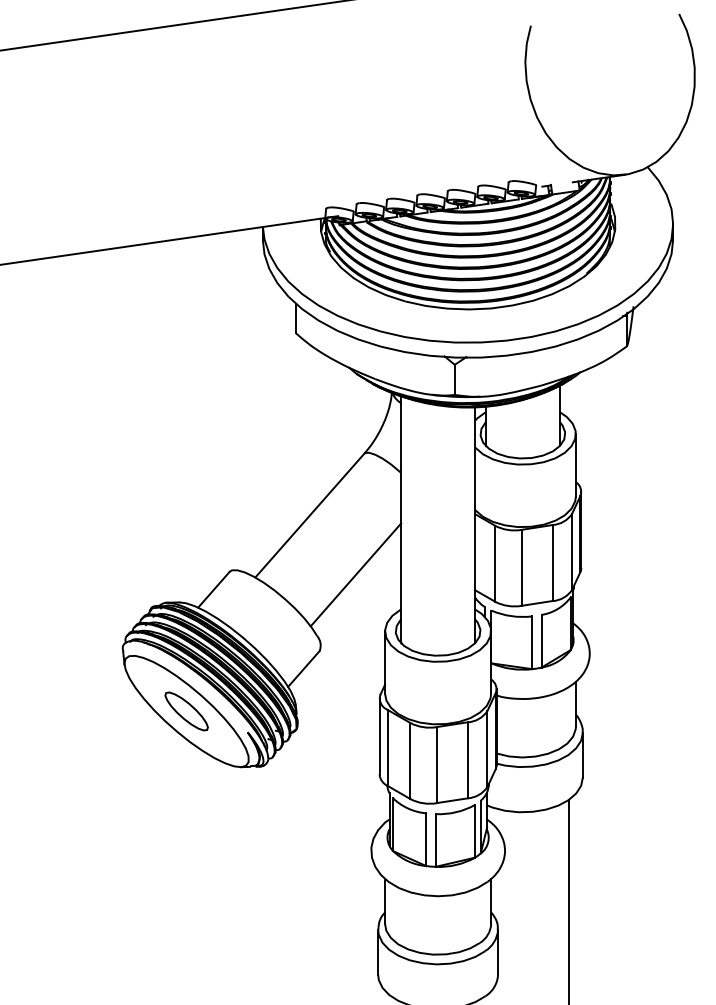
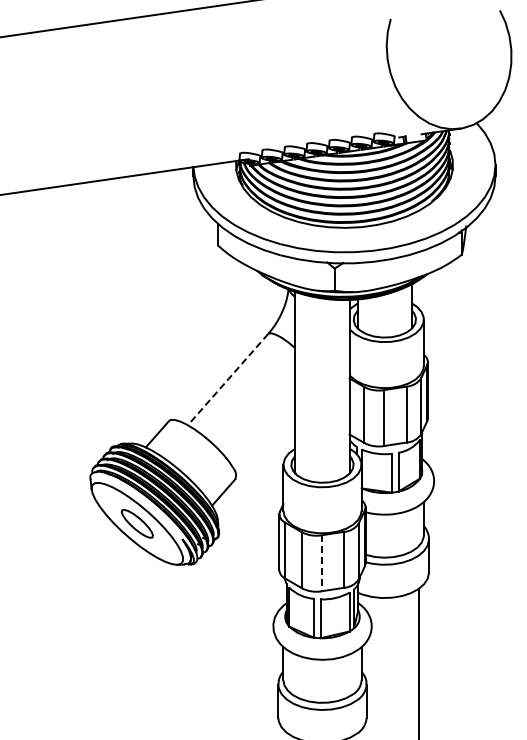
line: (310, 515) -> (228, 379), solid -> dashed
line: (355, 575) -> (261, 423), removed
line: (436, 765) -> (321, 563), solid -> dashed

